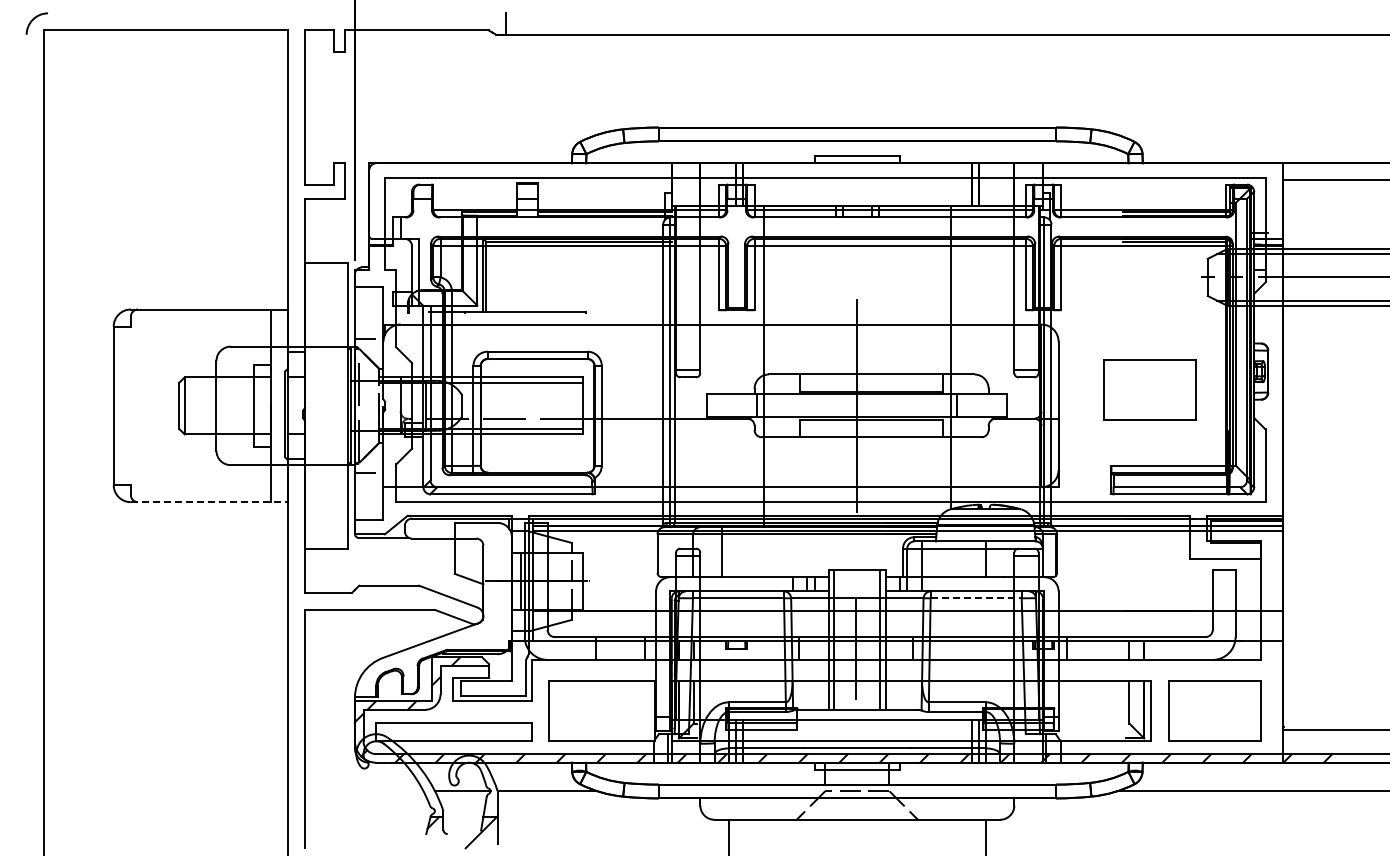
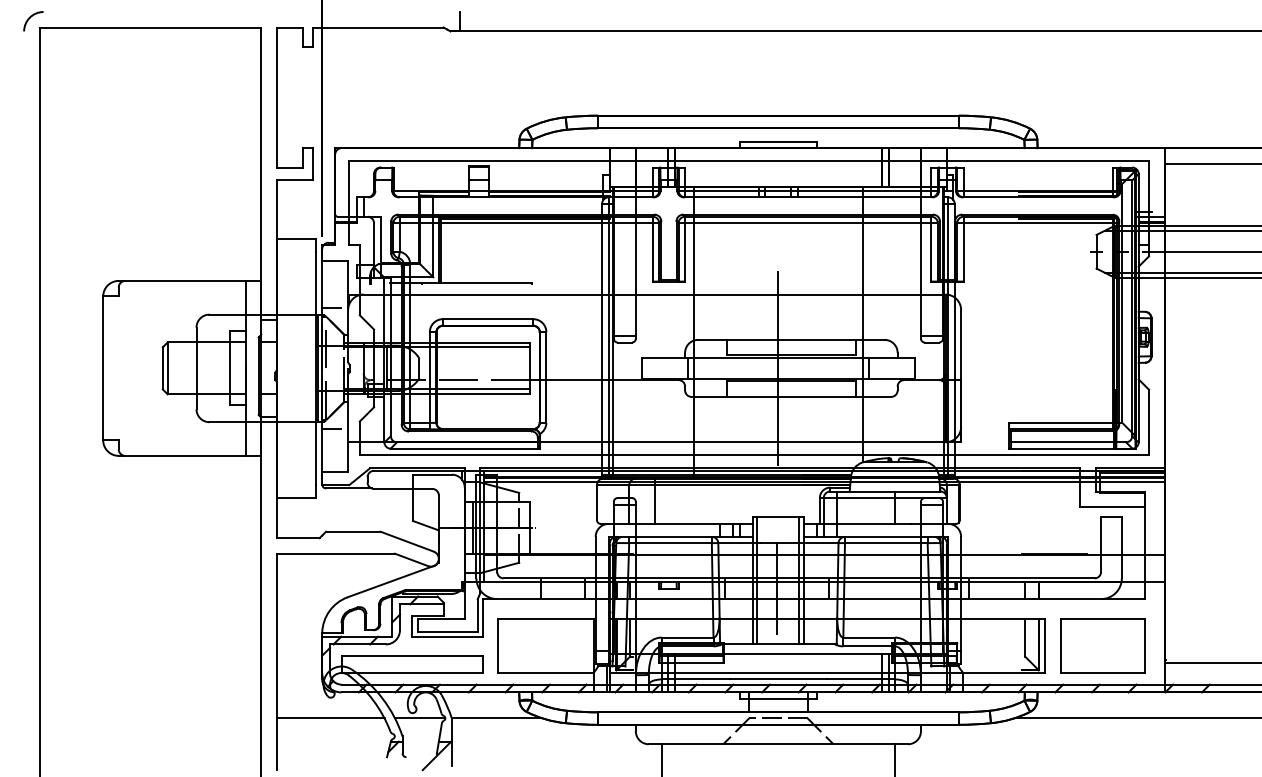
part: (1149, 389) -> (1043, 353), removed
line: (209, 502) -> (190, 456), dashed -> solid
line: (976, 598) -> (886, 543), dashed -> solid
line: (363, 791) -> (329, 718), added

